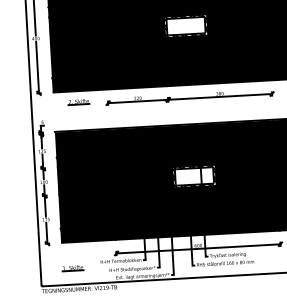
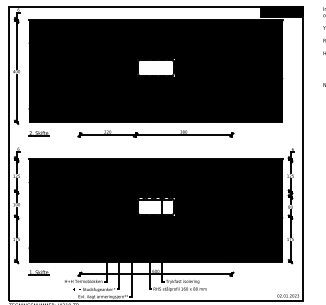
part: (78, 102) -> (38, 133), moved
part: (72, 268) -> (38, 272), moved

